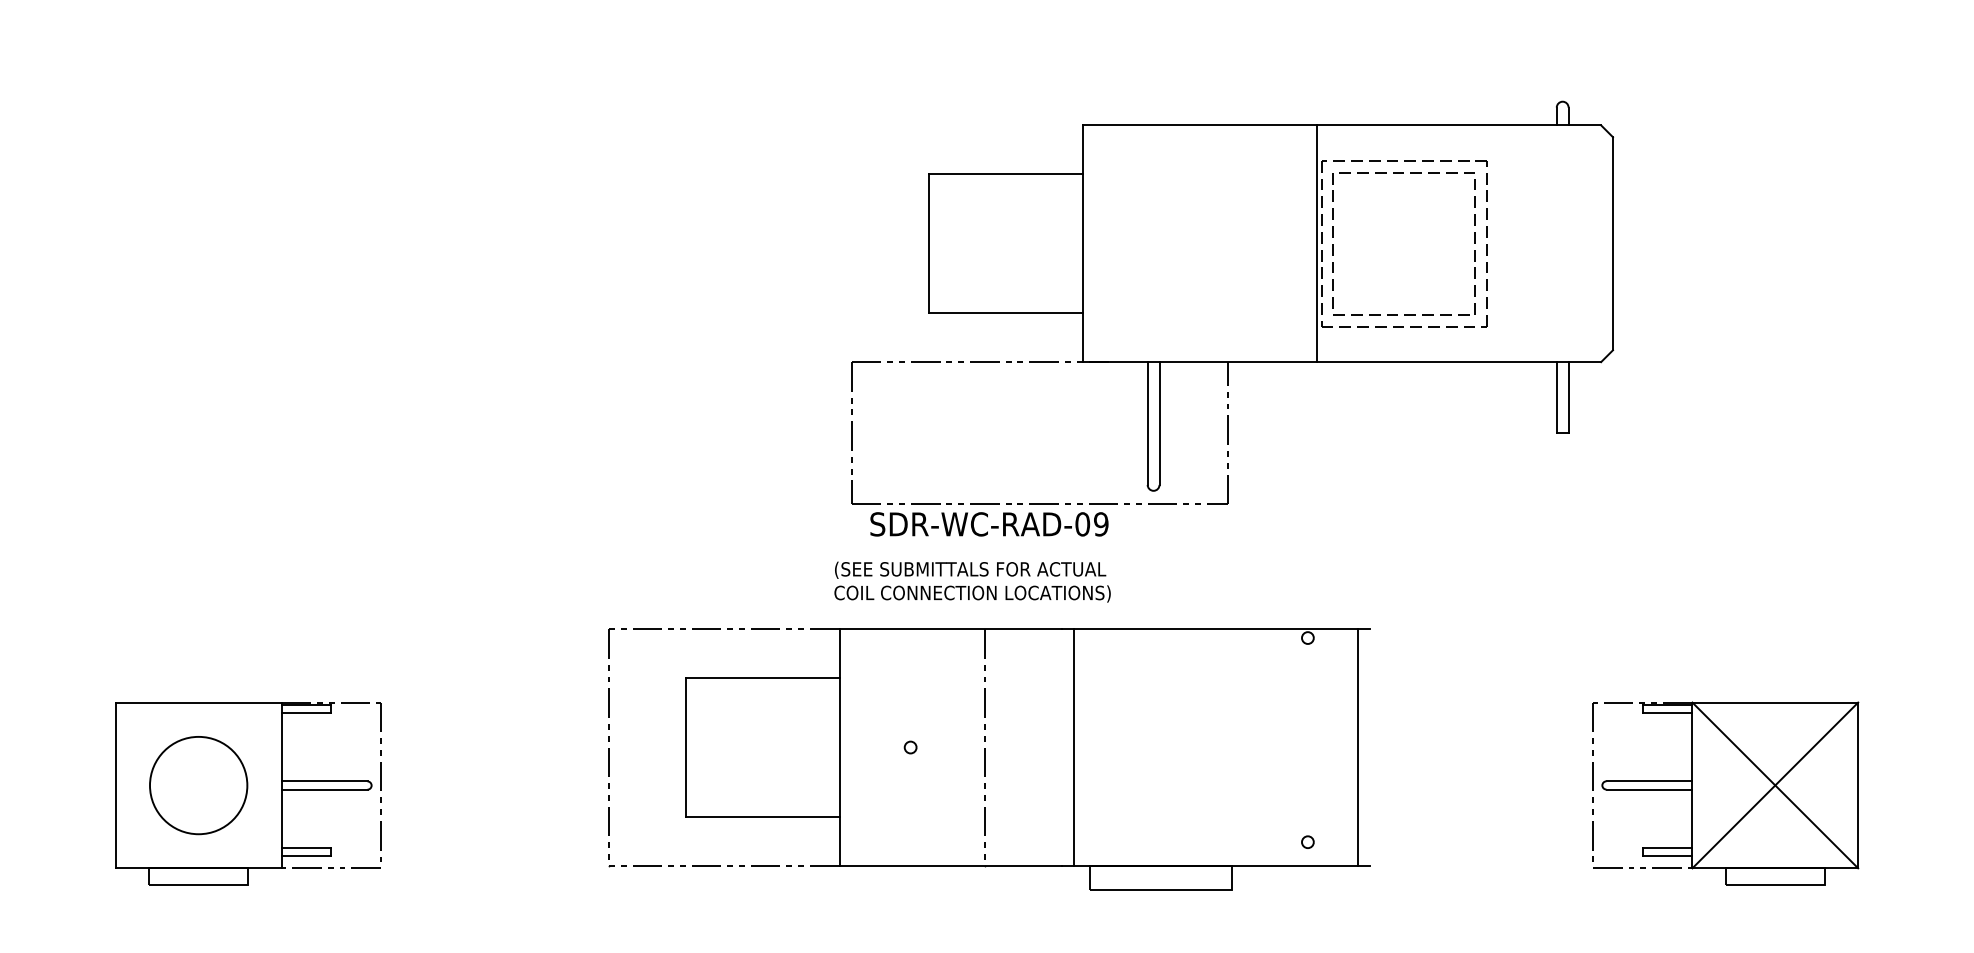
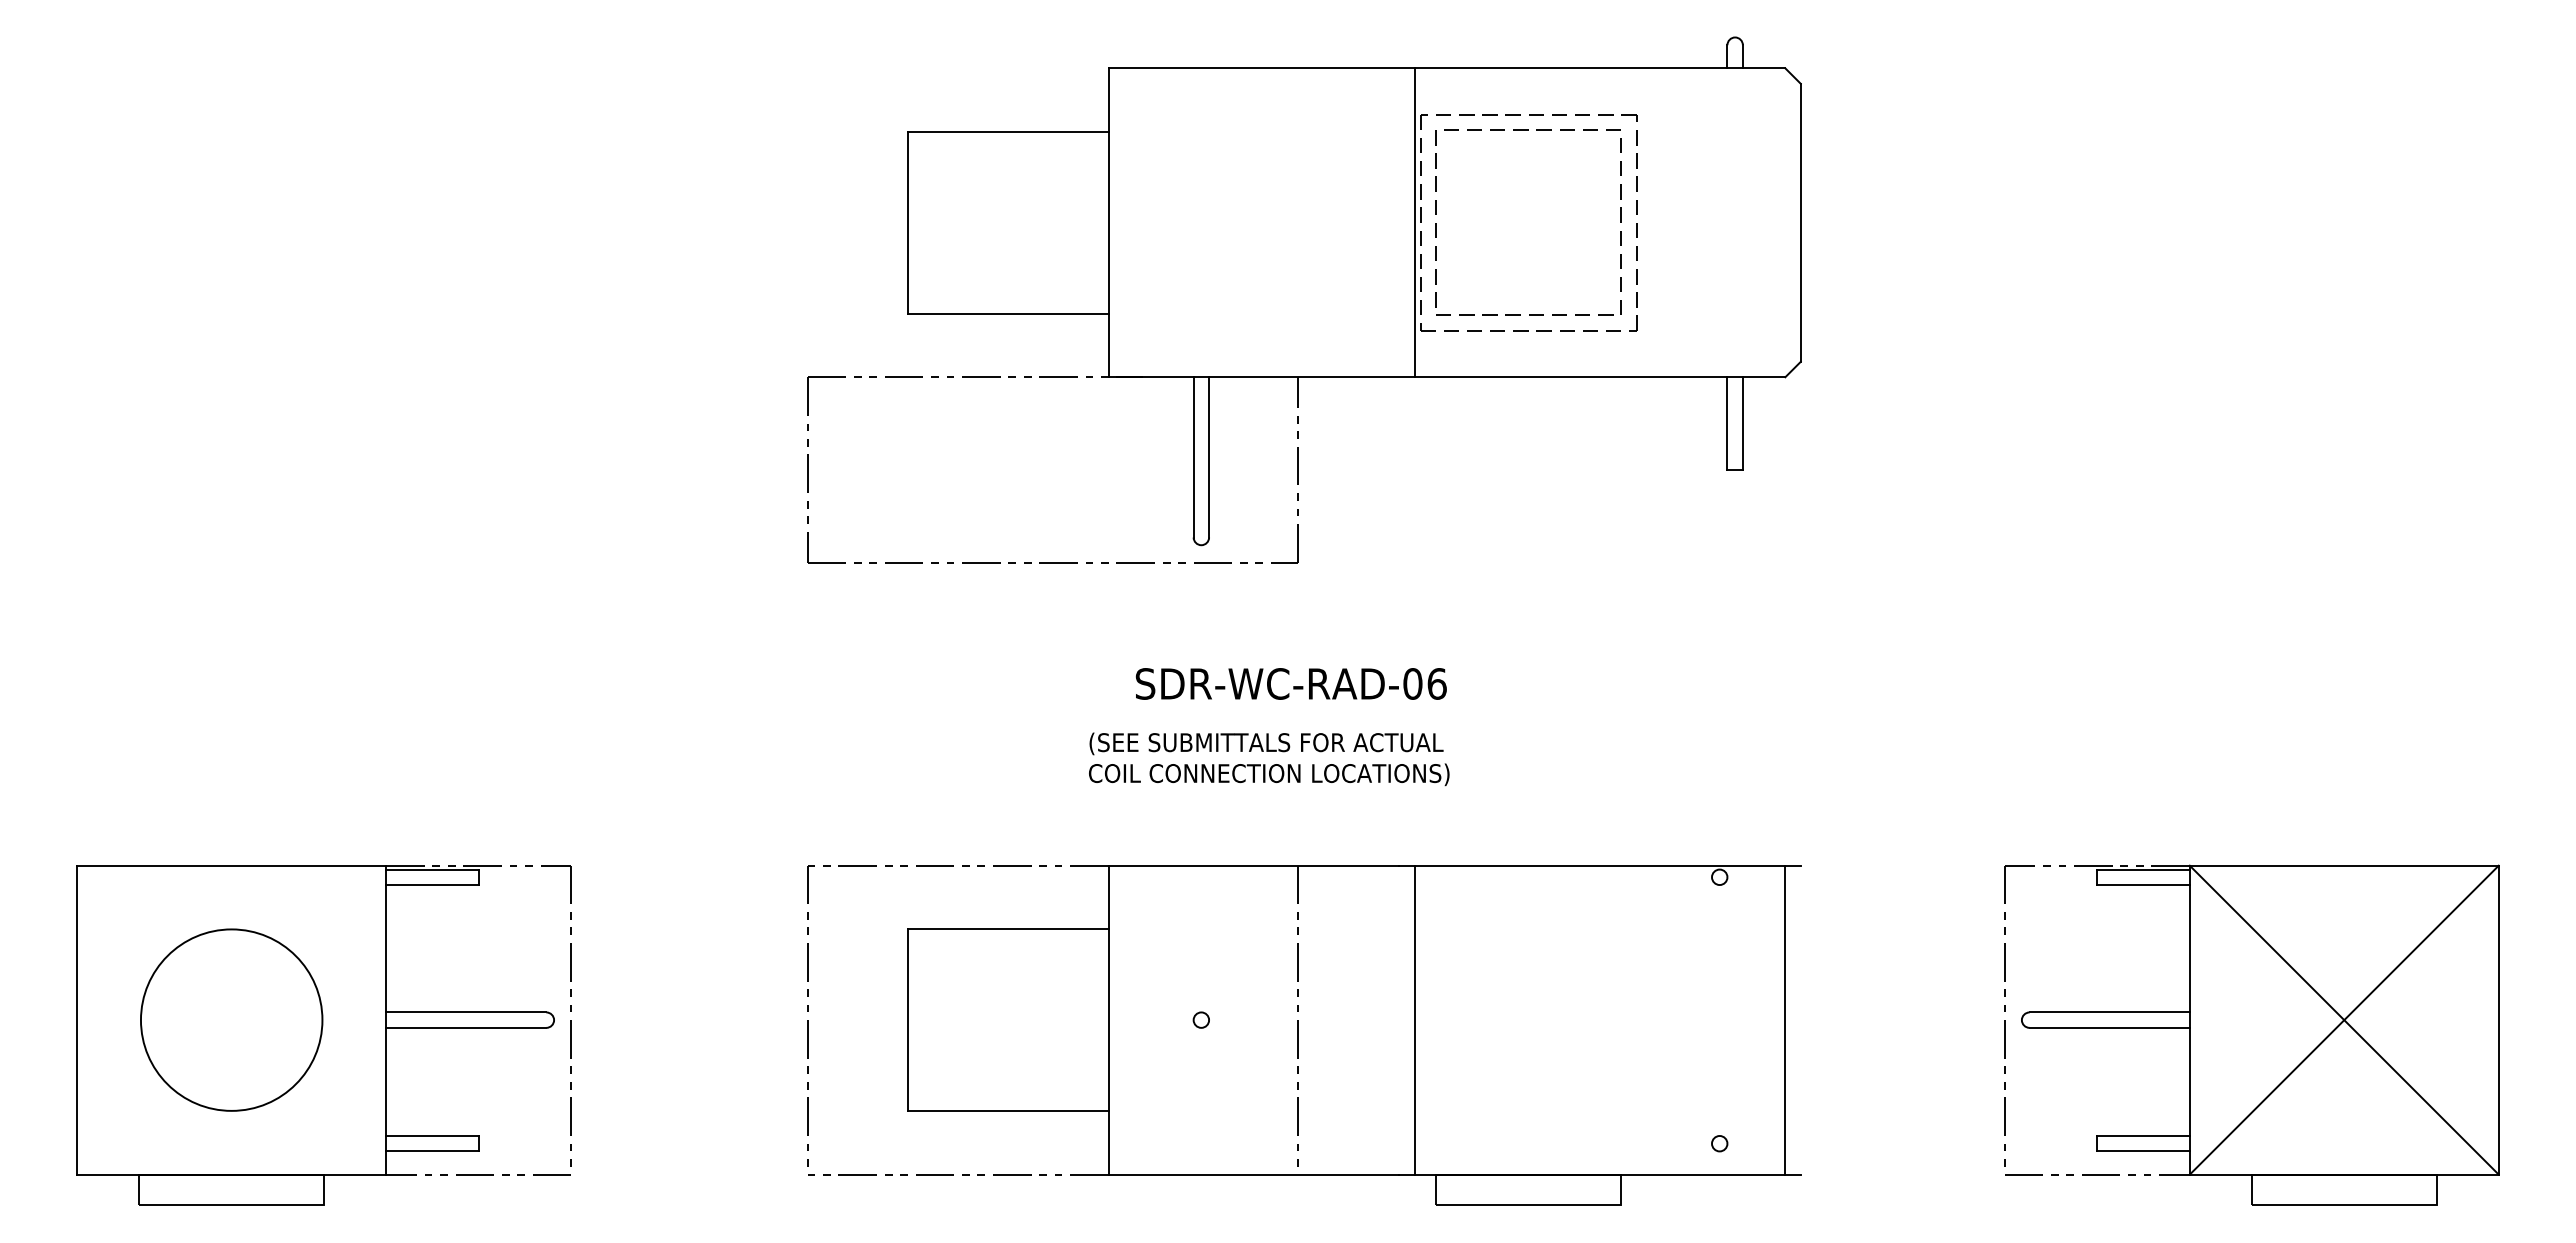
part: (1232, 302) -> (1304, 299), moved
text: (1100, 524) -> (1436, 683), SDR-WC-RAD-09 -> SDR-WC-RAD-06
part: (989, 759) -> (1304, 1035), moved
part: (247, 793) -> (323, 1035), size x1.43
part: (1725, 793) -> (2251, 1034), size x1.43

